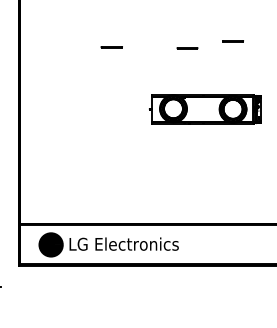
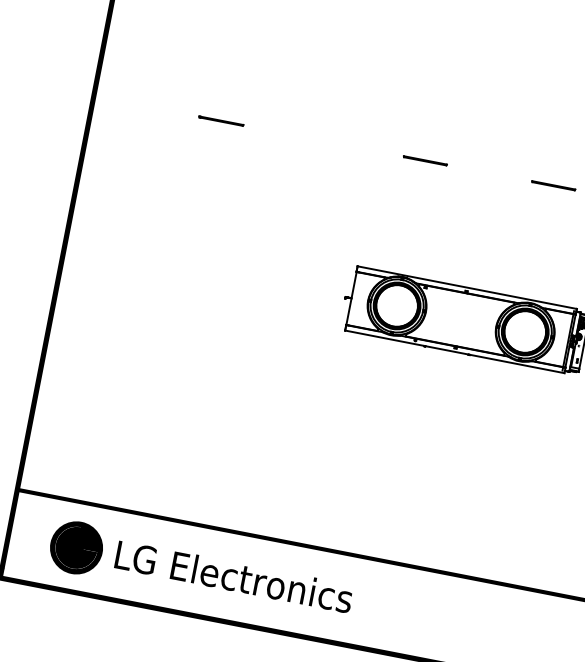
line: (111, 47) -> (220, 121), moved
line: (187, 48) -> (425, 160), moved

